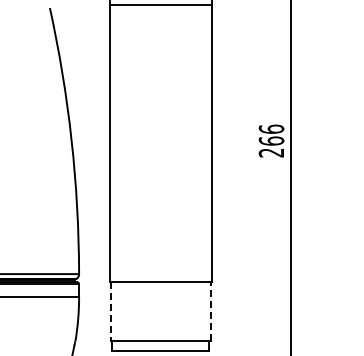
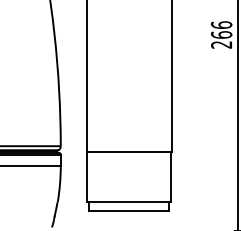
line: (110, 311) -> (87, 177), dashed -> solid
line: (210, 311) -> (170, 177), dashed -> solid

